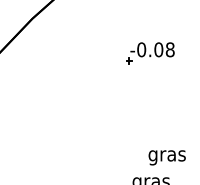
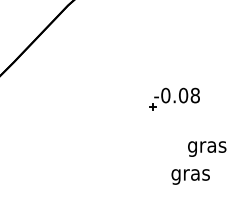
part: (150, 52) -> (174, 98), moved

